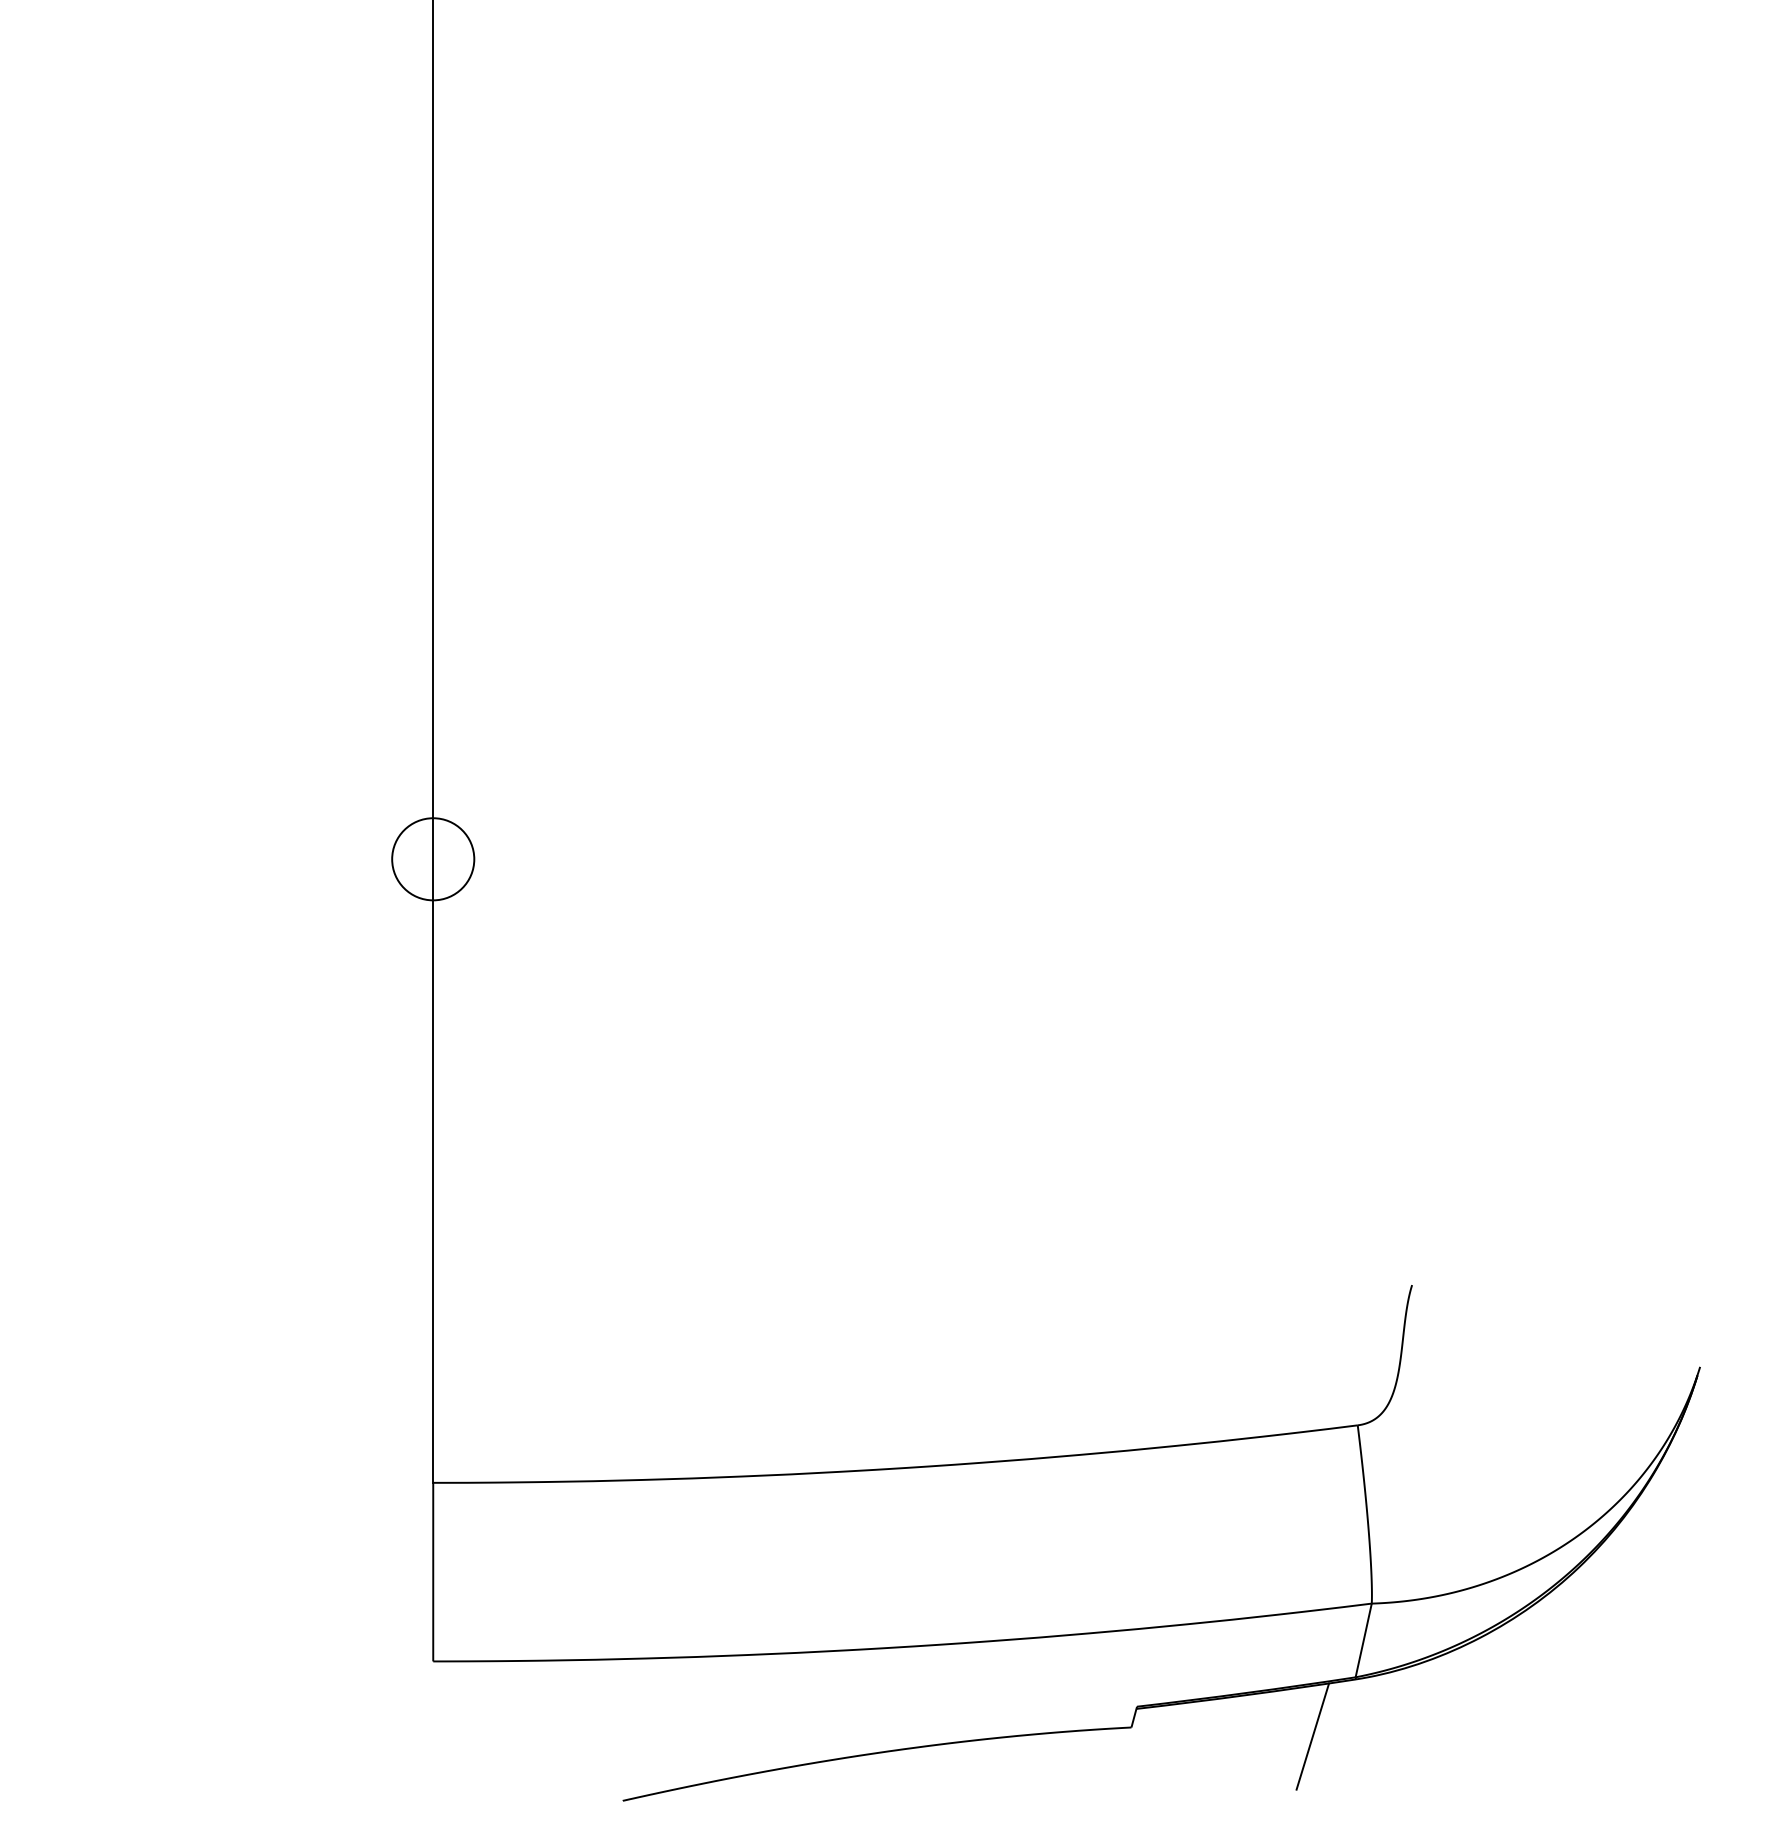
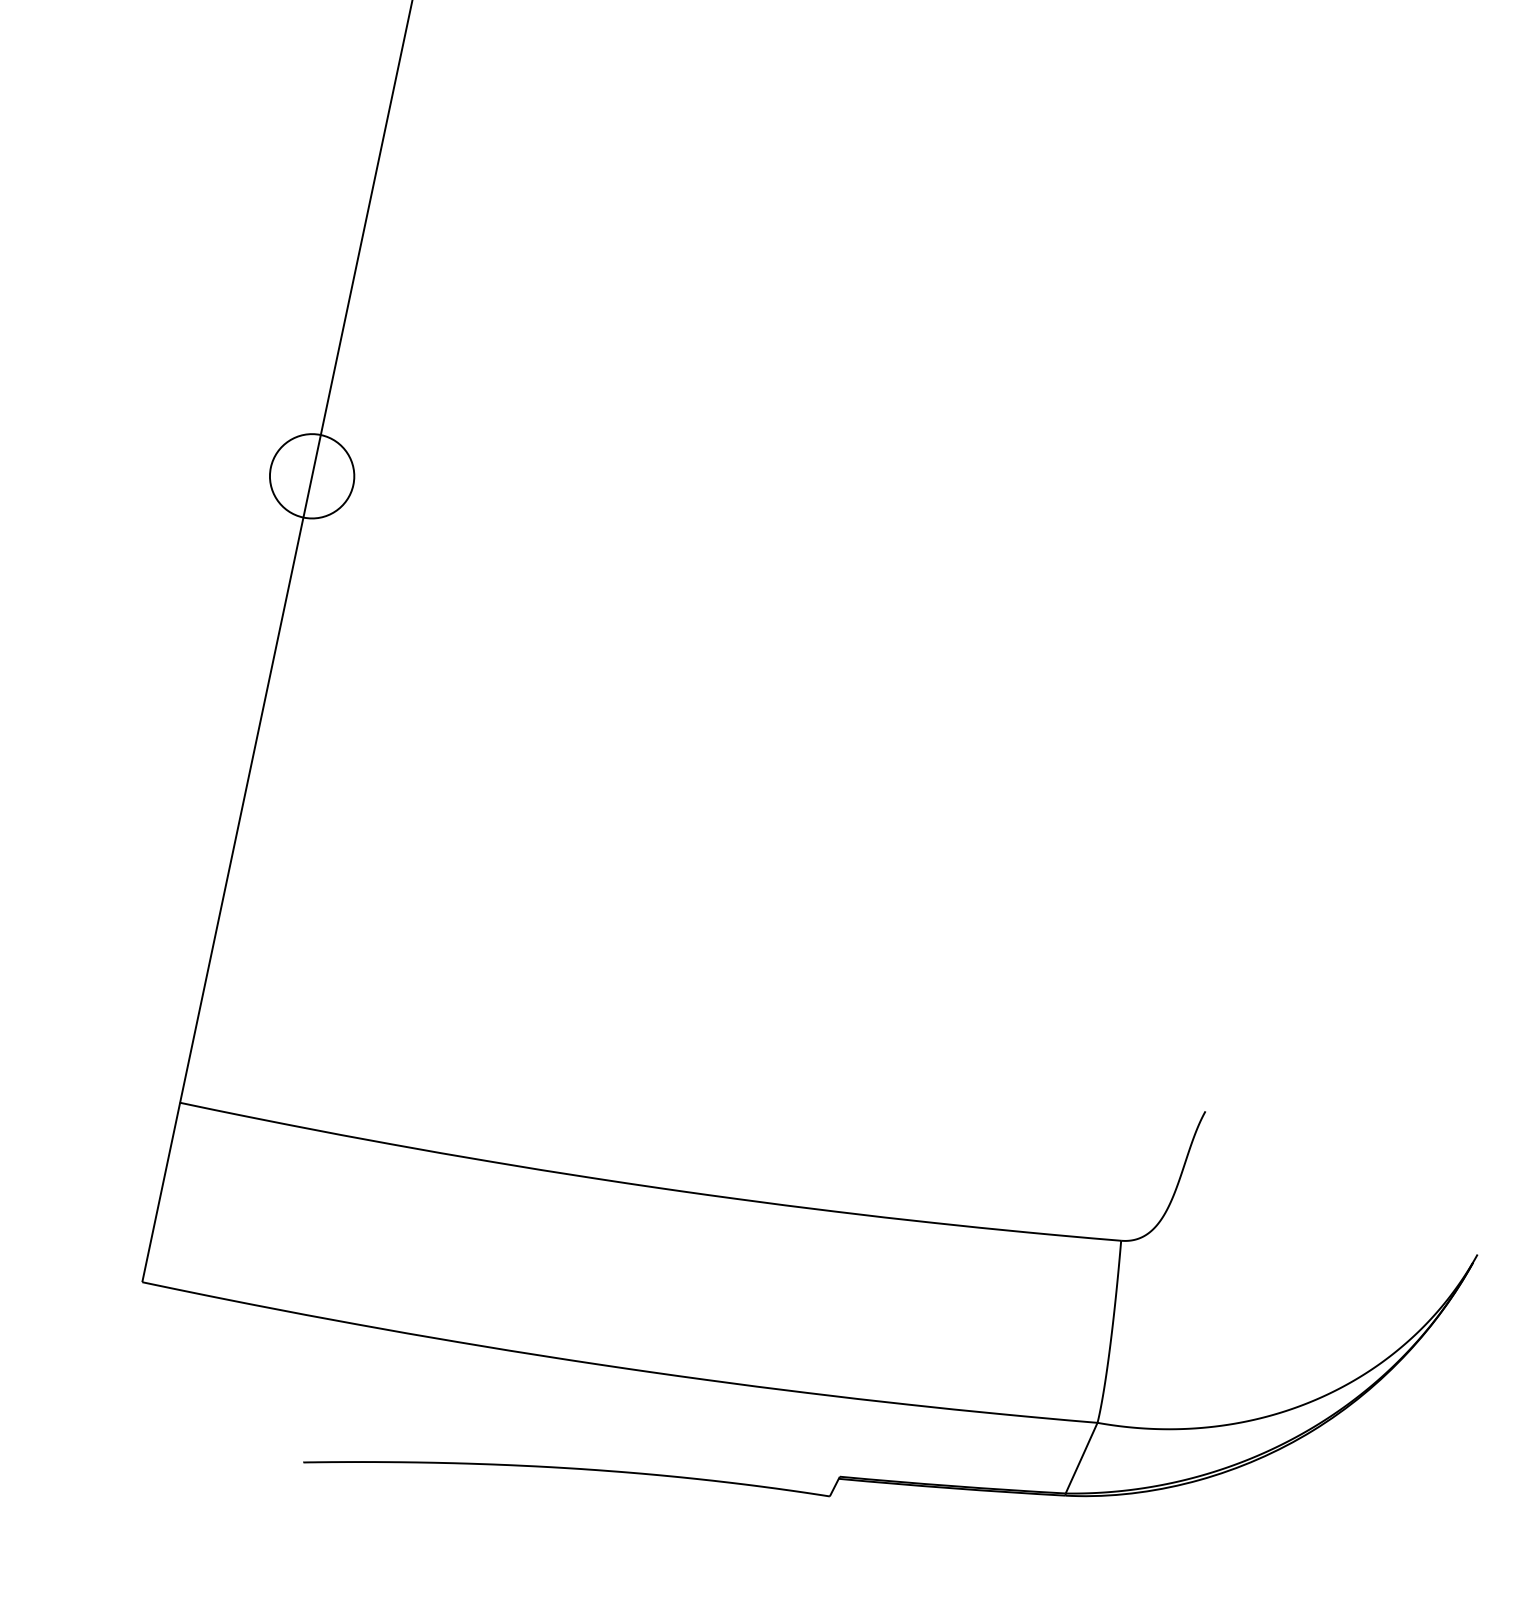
line: (1312, 1736) -> (1009, 1543), removed

